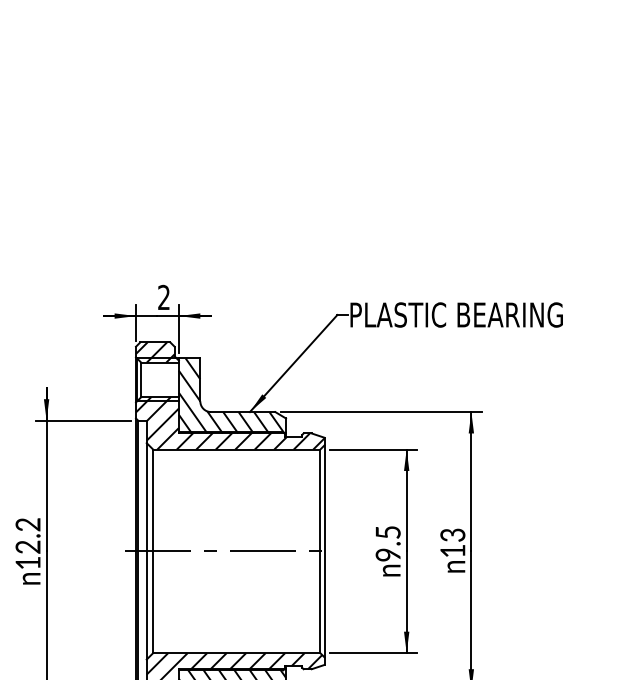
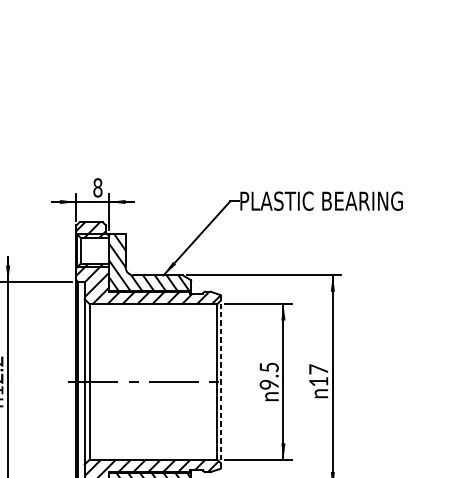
text: (164, 297) -> (98, 187), 2 -> 8
text: (452, 534) -> (318, 369), 13 -> 17
line: (324, 551) -> (220, 382), solid -> dashed

